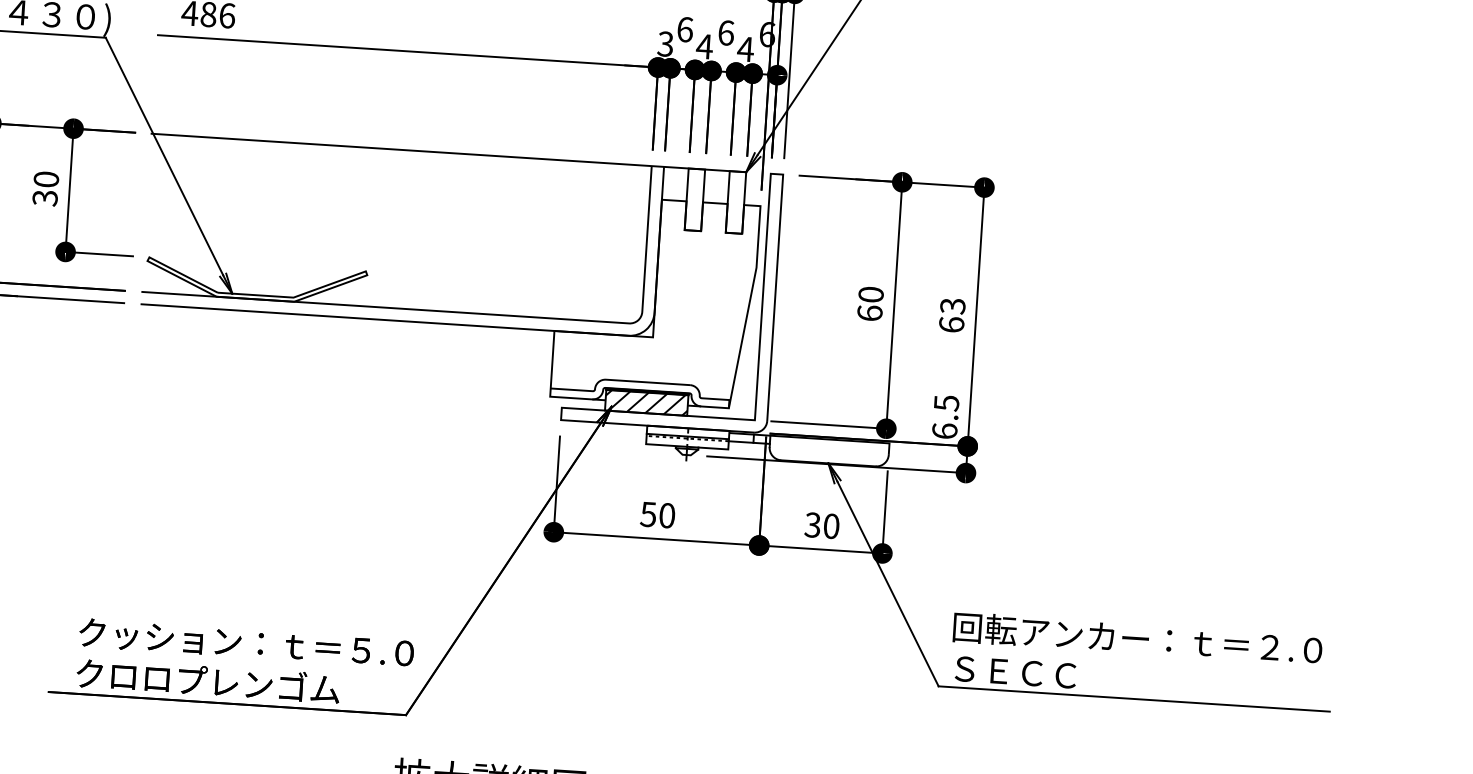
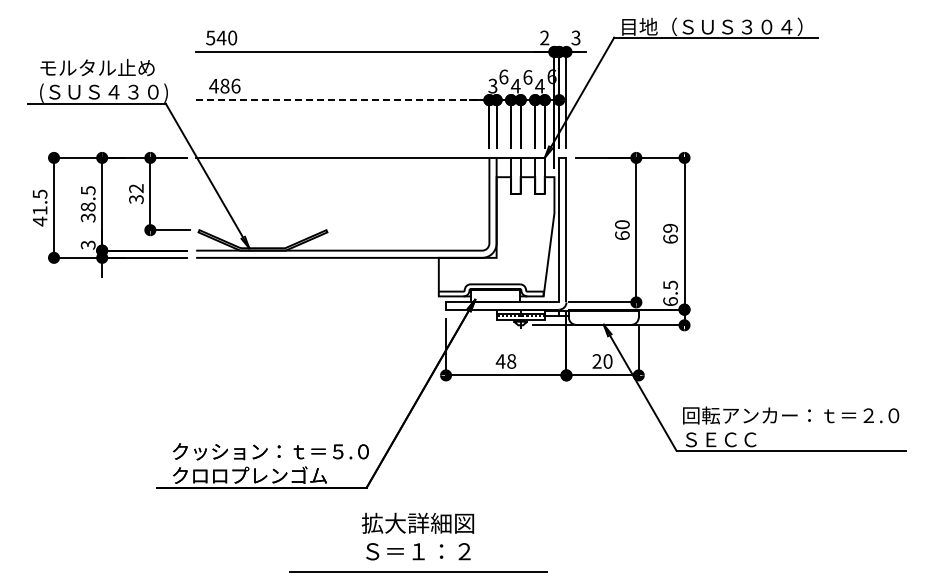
line: (407, 51) -> (342, 100), solid -> dashed
text: (46, 179) -> (136, 188), 30 -> 32
text: (952, 306) -> (670, 228), 63 -> 69
hatch: (646, 403) -> (495, 296), removed
text: (656, 515) -> (505, 361), 50 -> 48
text: (811, 525) -> (596, 361), 30 -> 20

